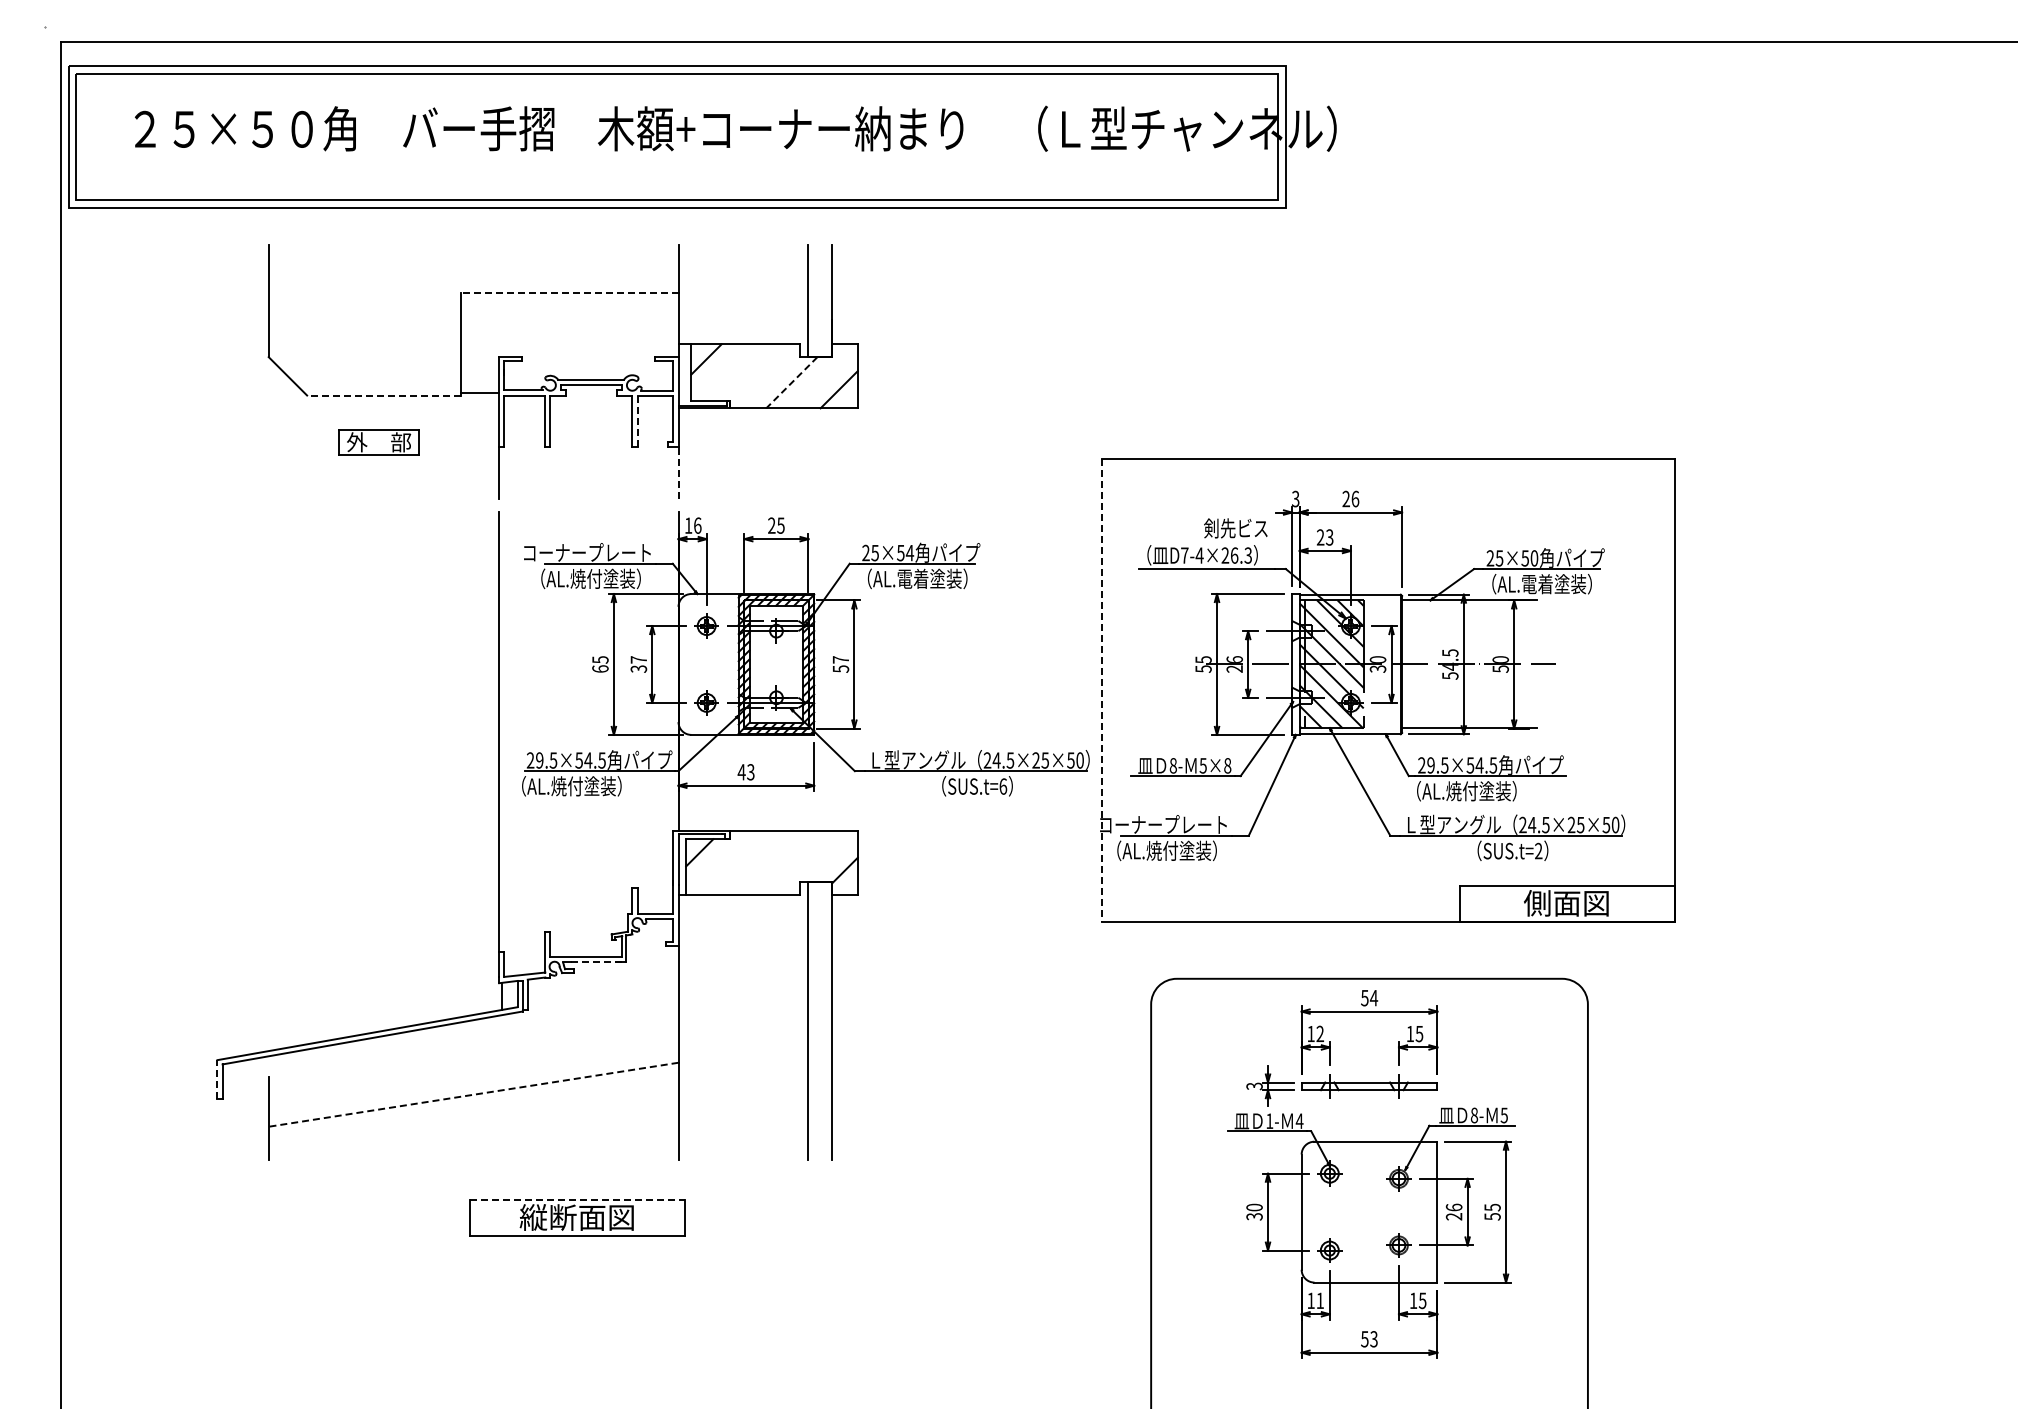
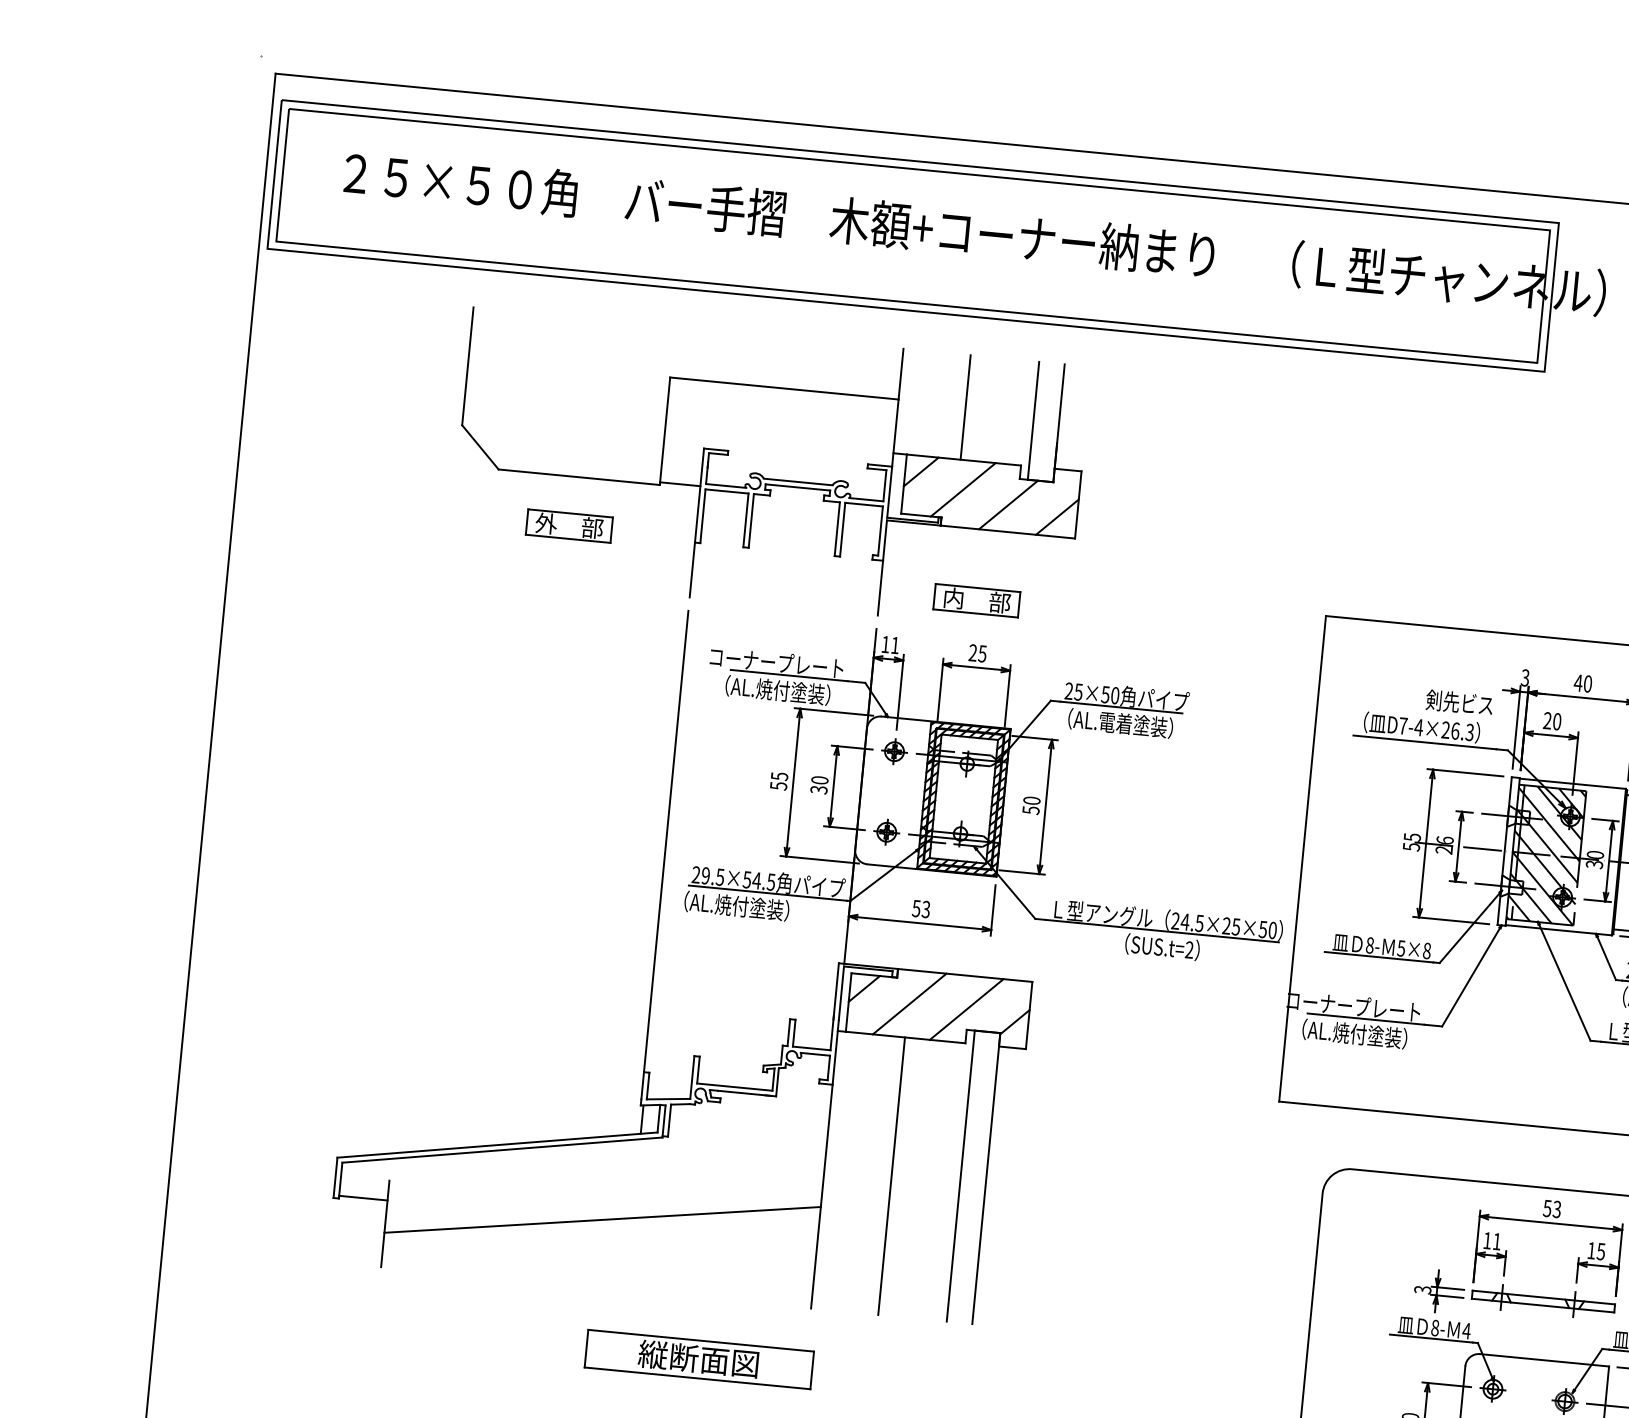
line: (569, 293) -> (784, 388), dashed -> solid
line: (742, 294) -> (965, 407), added
line: (747, 372) -> (962, 489), added
line: (791, 383) -> (1008, 505), dashed -> solid
line: (383, 395) -> (578, 477), dashed -> solid
line: (637, 421) -> (842, 530), dashed -> solid
line: (678, 472) -> (880, 587), dashed -> solid
part: (770, 475) -> (976, 600), added
text: (1350, 498) -> (1582, 682), 26 -> 40
text: (697, 525) -> (895, 645), 16 -> 11
text: (1329, 537) -> (1556, 721), 23 -> 20
text: (909, 552) -> (1114, 695), 25×54 -> 25×50
text: (638, 659) -> (819, 779), 37 -> 30
text: (840, 659) -> (1031, 800), 57 -> 50
text: (600, 668) -> (778, 785), 65 -> 55
line: (1101, 690) -> (1302, 859), dashed -> solid
text: (741, 772) -> (916, 908), 43 -> 53
text: (1003, 786) -> (1189, 950), SUS.t=6 -> SUS.t=2
line: (743, 862) -> (909, 1003), added
line: (798, 862) -> (966, 1009), added
line: (596, 962) -> (744, 1093), dashed -> solid
text: (1373, 997) -> (1556, 1208), 54 -> 53
line: (742, 1026) -> (891, 1175), added
text: (1319, 1033) -> (1496, 1241), 12 -> 11
line: (217, 1078) -> (335, 1176), dashed -> solid
line: (473, 1094) -> (602, 1219), dashed -> solid
line: (245, 1095) -> (363, 1197), added
text: (1269, 1121) -> (1434, 1328), 1- -> 8-
line: (577, 1199) -> (701, 1340), dashed -> solid

